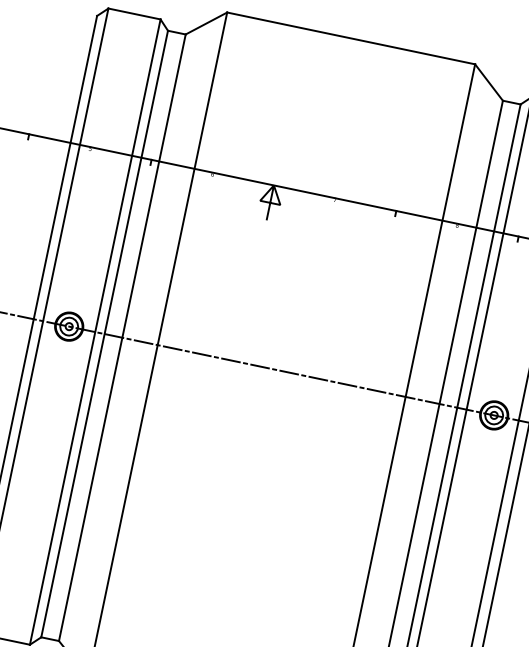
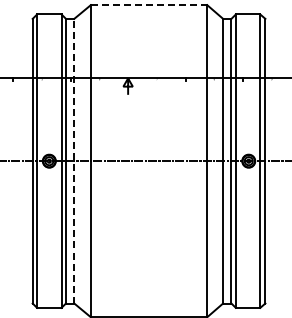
line: (351, 39) -> (149, 5), solid -> dashed
line: (123, 336) -> (74, 160), solid -> dashed

